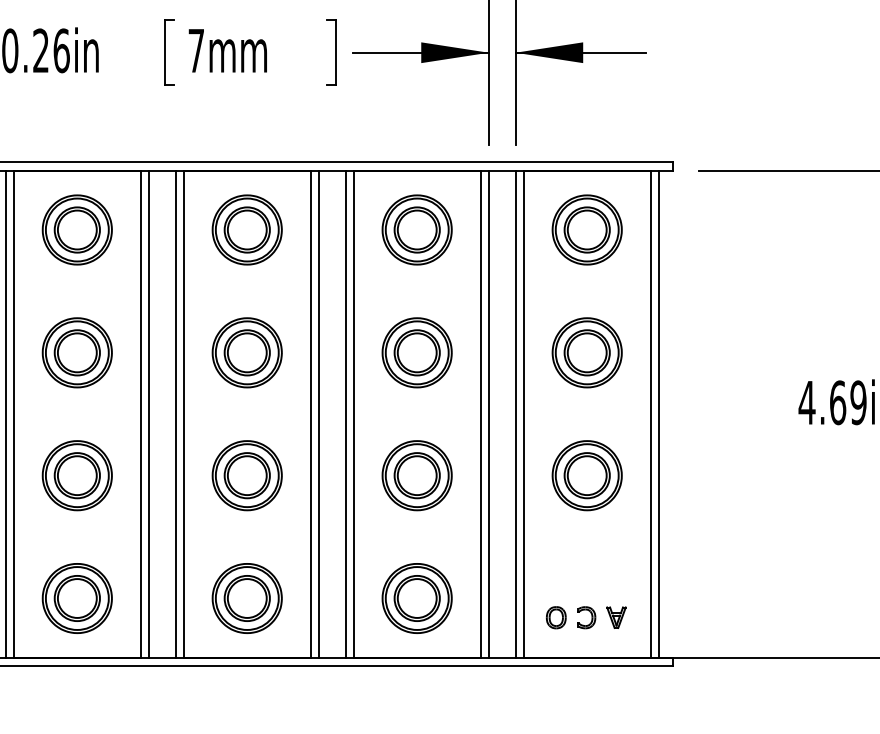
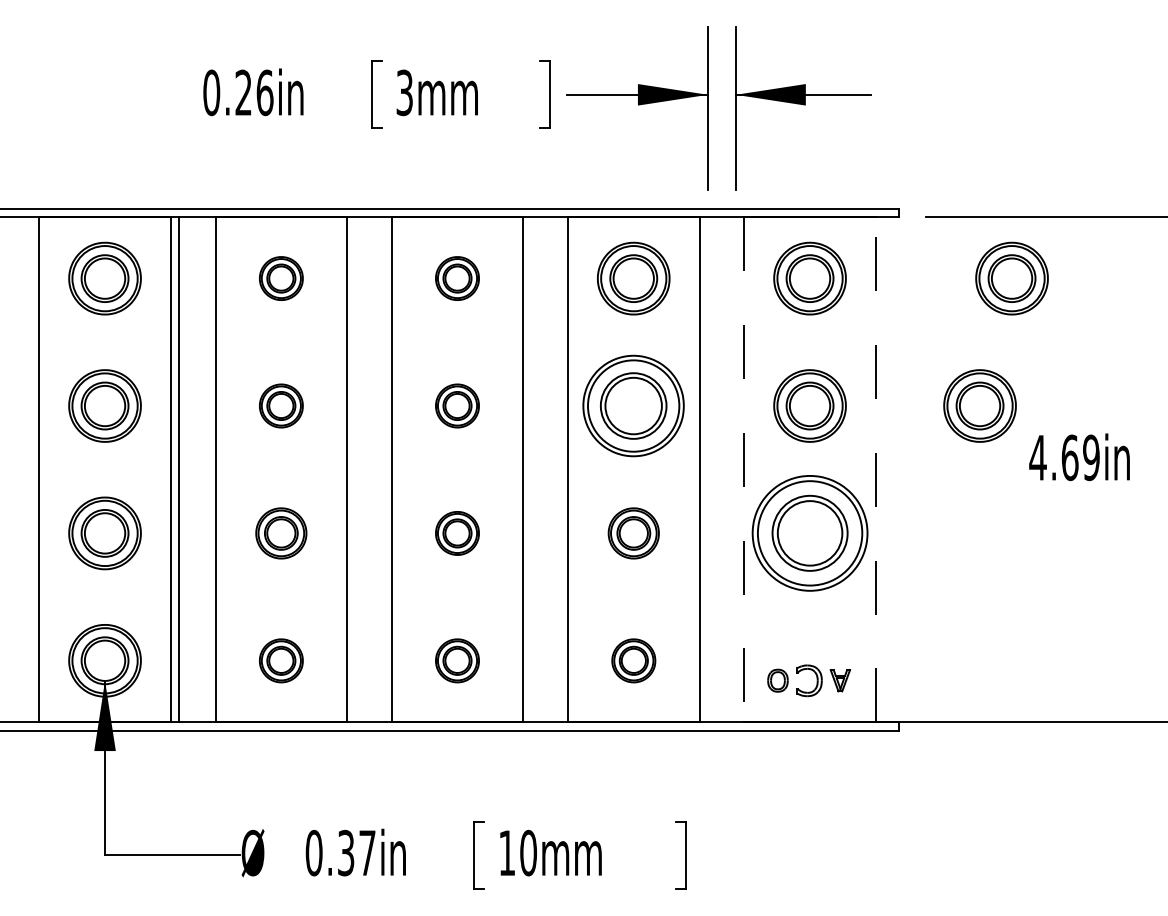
text: (196, 50) -> (404, 92), 7mm -> 3mm
part: (77, 229) -> (281, 278), size x0.6
part: (247, 229) -> (457, 278), size x0.6
part: (781, 229) -> (1011, 278), added
part: (77, 352) -> (281, 405), size x0.6
part: (247, 352) -> (457, 405), size x0.6
part: (416, 352) -> (633, 405), size x1.4
part: (750, 352) -> (979, 405), added
line: (5, 414) -> (206, 469), removed
line: (148, 414) -> (355, 469), removed
line: (175, 414) -> (383, 469), removed
line: (318, 414) -> (531, 469), removed
line: (345, 414) -> (559, 469), removed
line: (489, 414) -> (708, 469), removed
line: (515, 414) -> (735, 469), removed
line: (524, 414) -> (744, 469), solid -> dashed
line: (650, 414) -> (875, 469), solid -> dashed
line: (659, 414) -> (884, 469), removed
part: (77, 475) -> (281, 533), size x0.7
part: (247, 475) -> (457, 533), size x0.6
part: (416, 475) -> (633, 533), size x0.7
part: (586, 475) -> (809, 533), size x1.6
part: (77, 598) -> (281, 660), size x0.6
part: (247, 598) -> (457, 660), size x0.6
part: (416, 598) -> (633, 660), size x0.6
part: (586, 617) -> (809, 680), size x1.4

